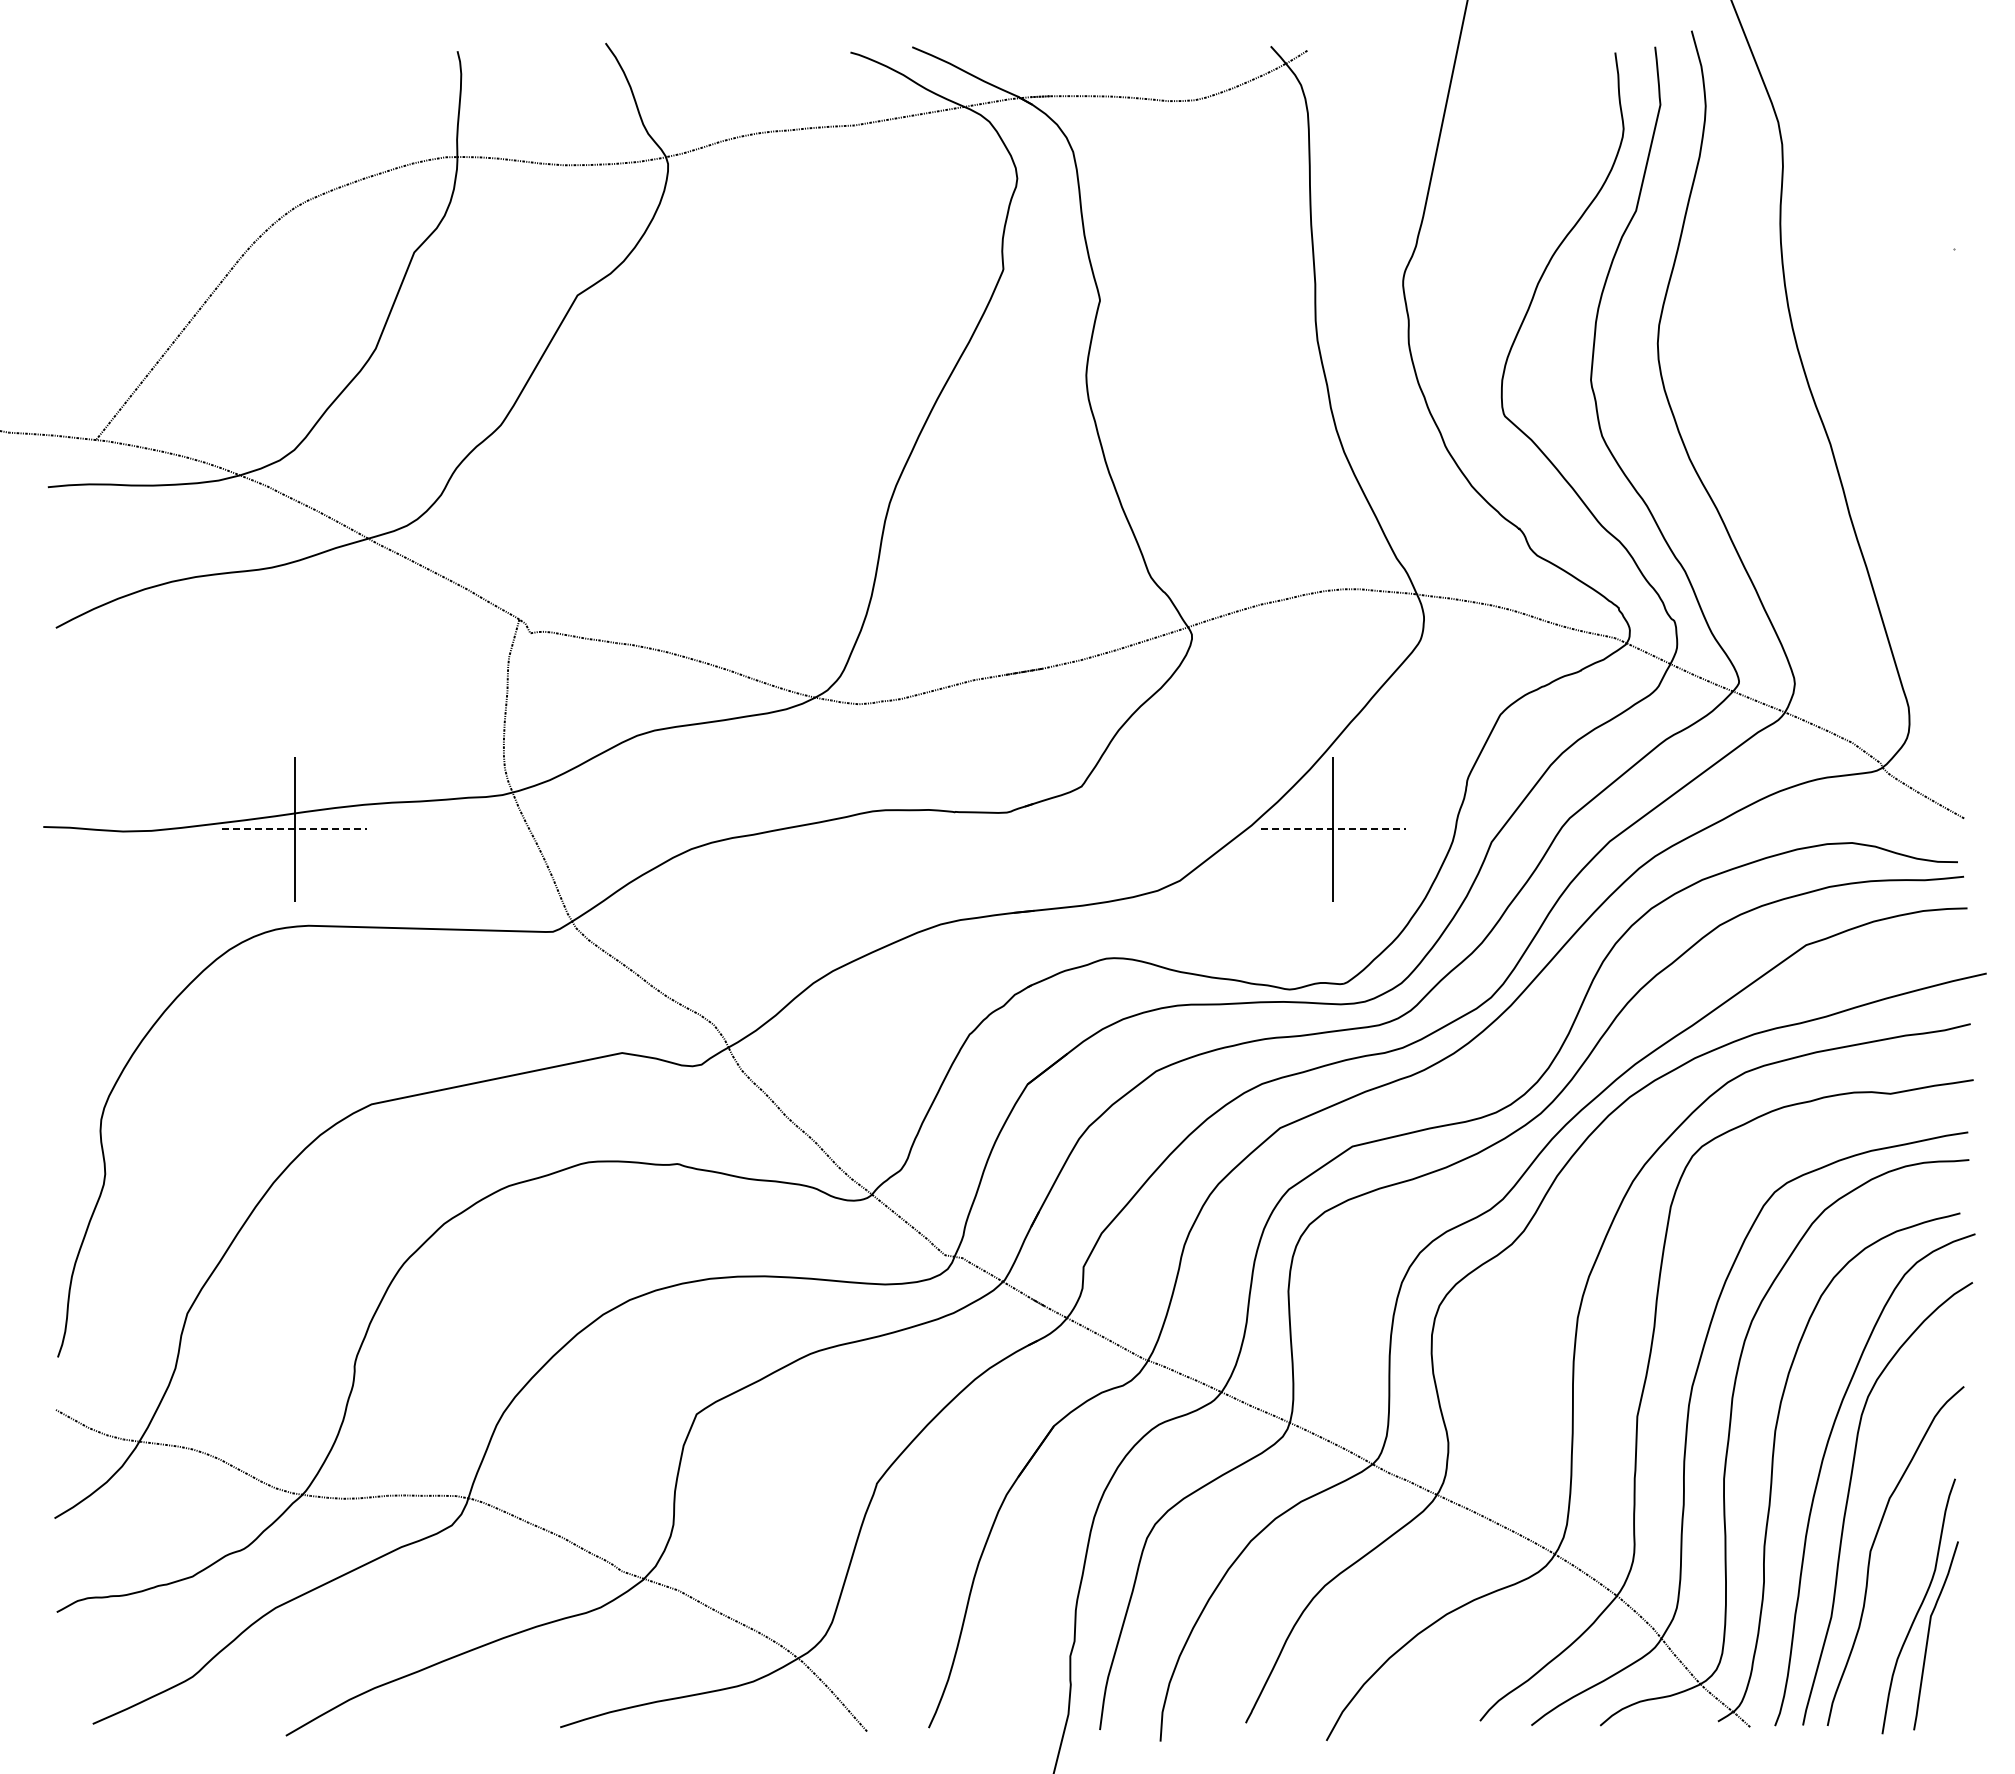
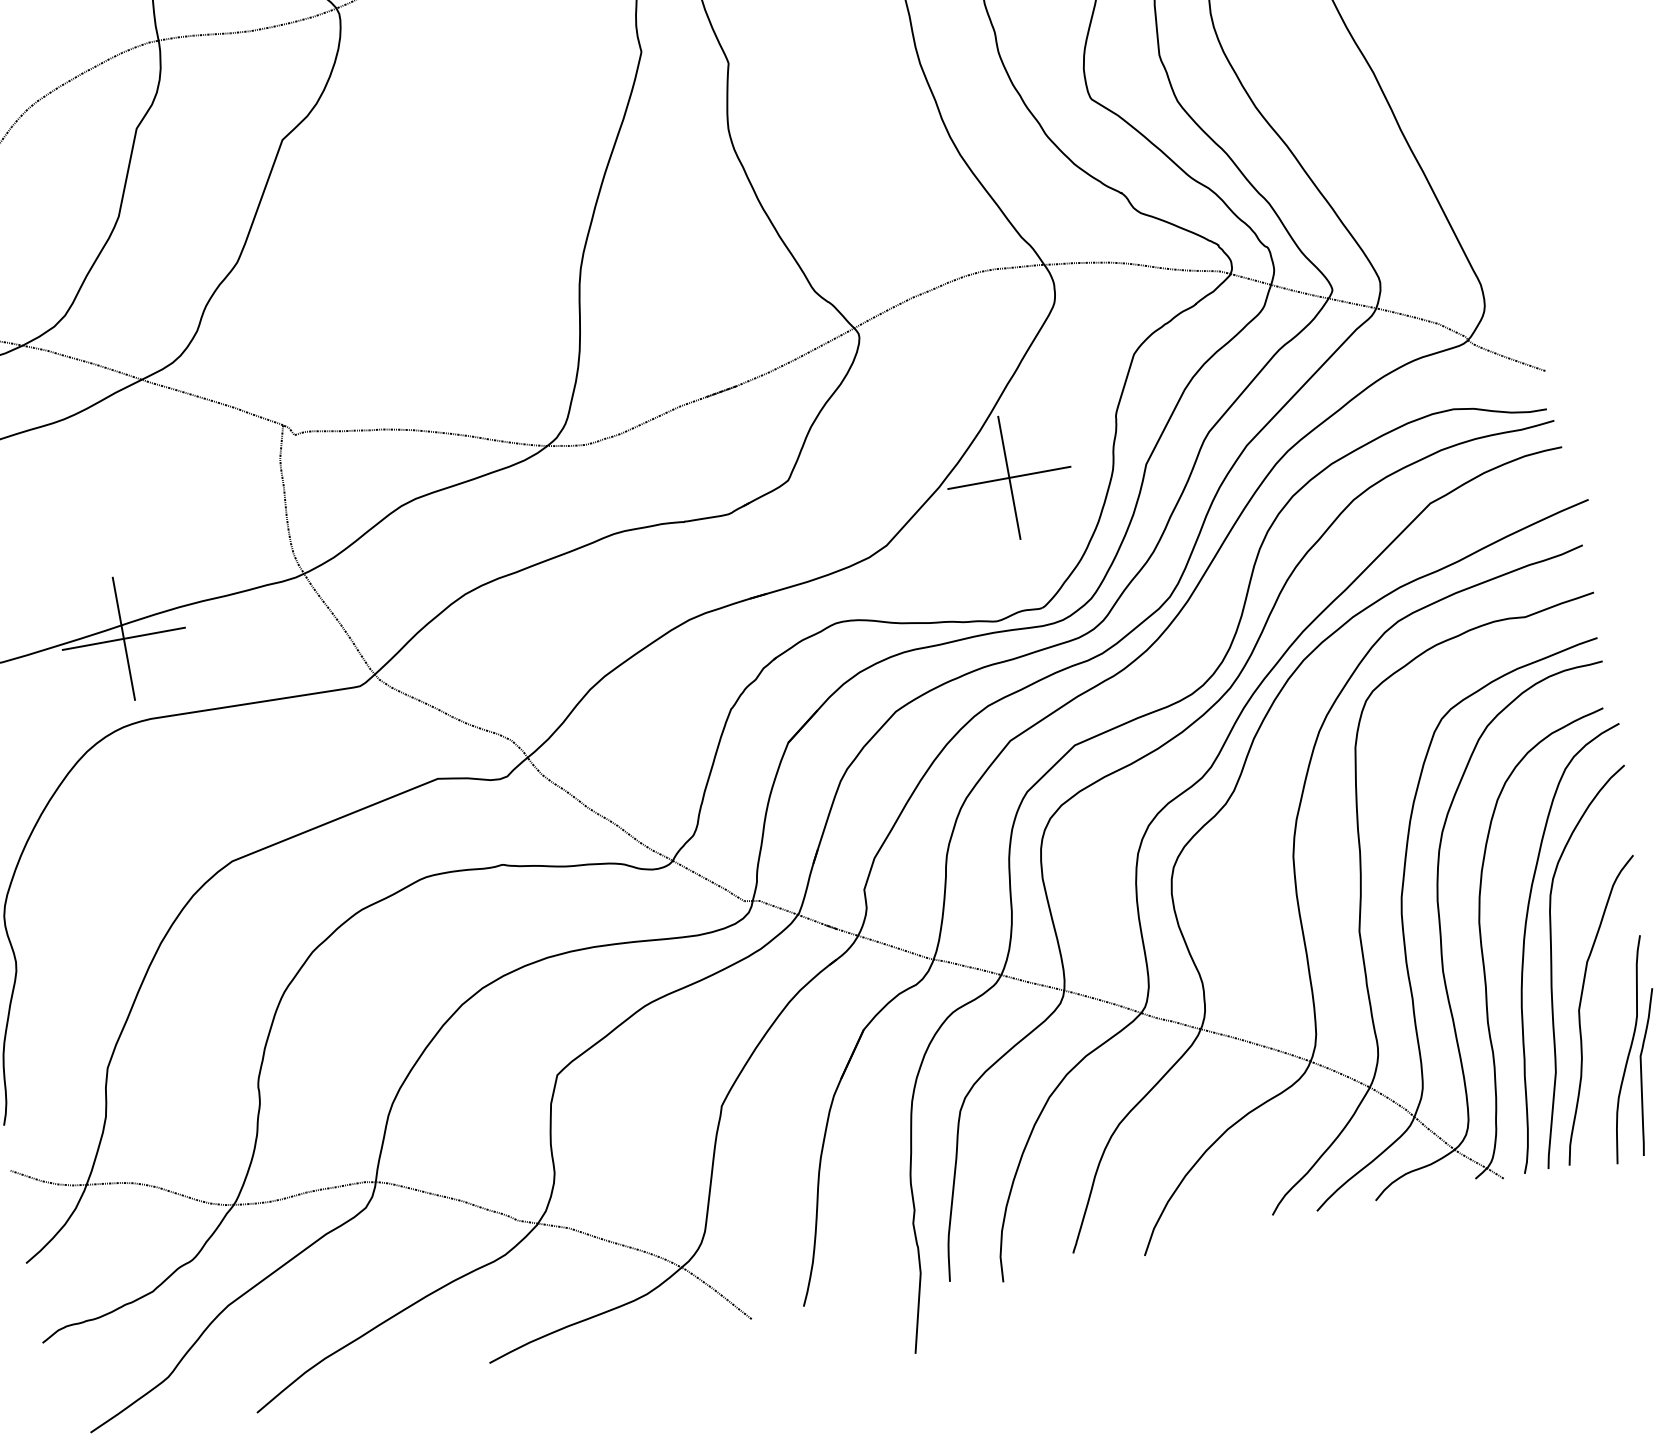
line: (294, 829) -> (123, 639), dashed -> solid
line: (1333, 829) -> (1009, 478), dashed -> solid

